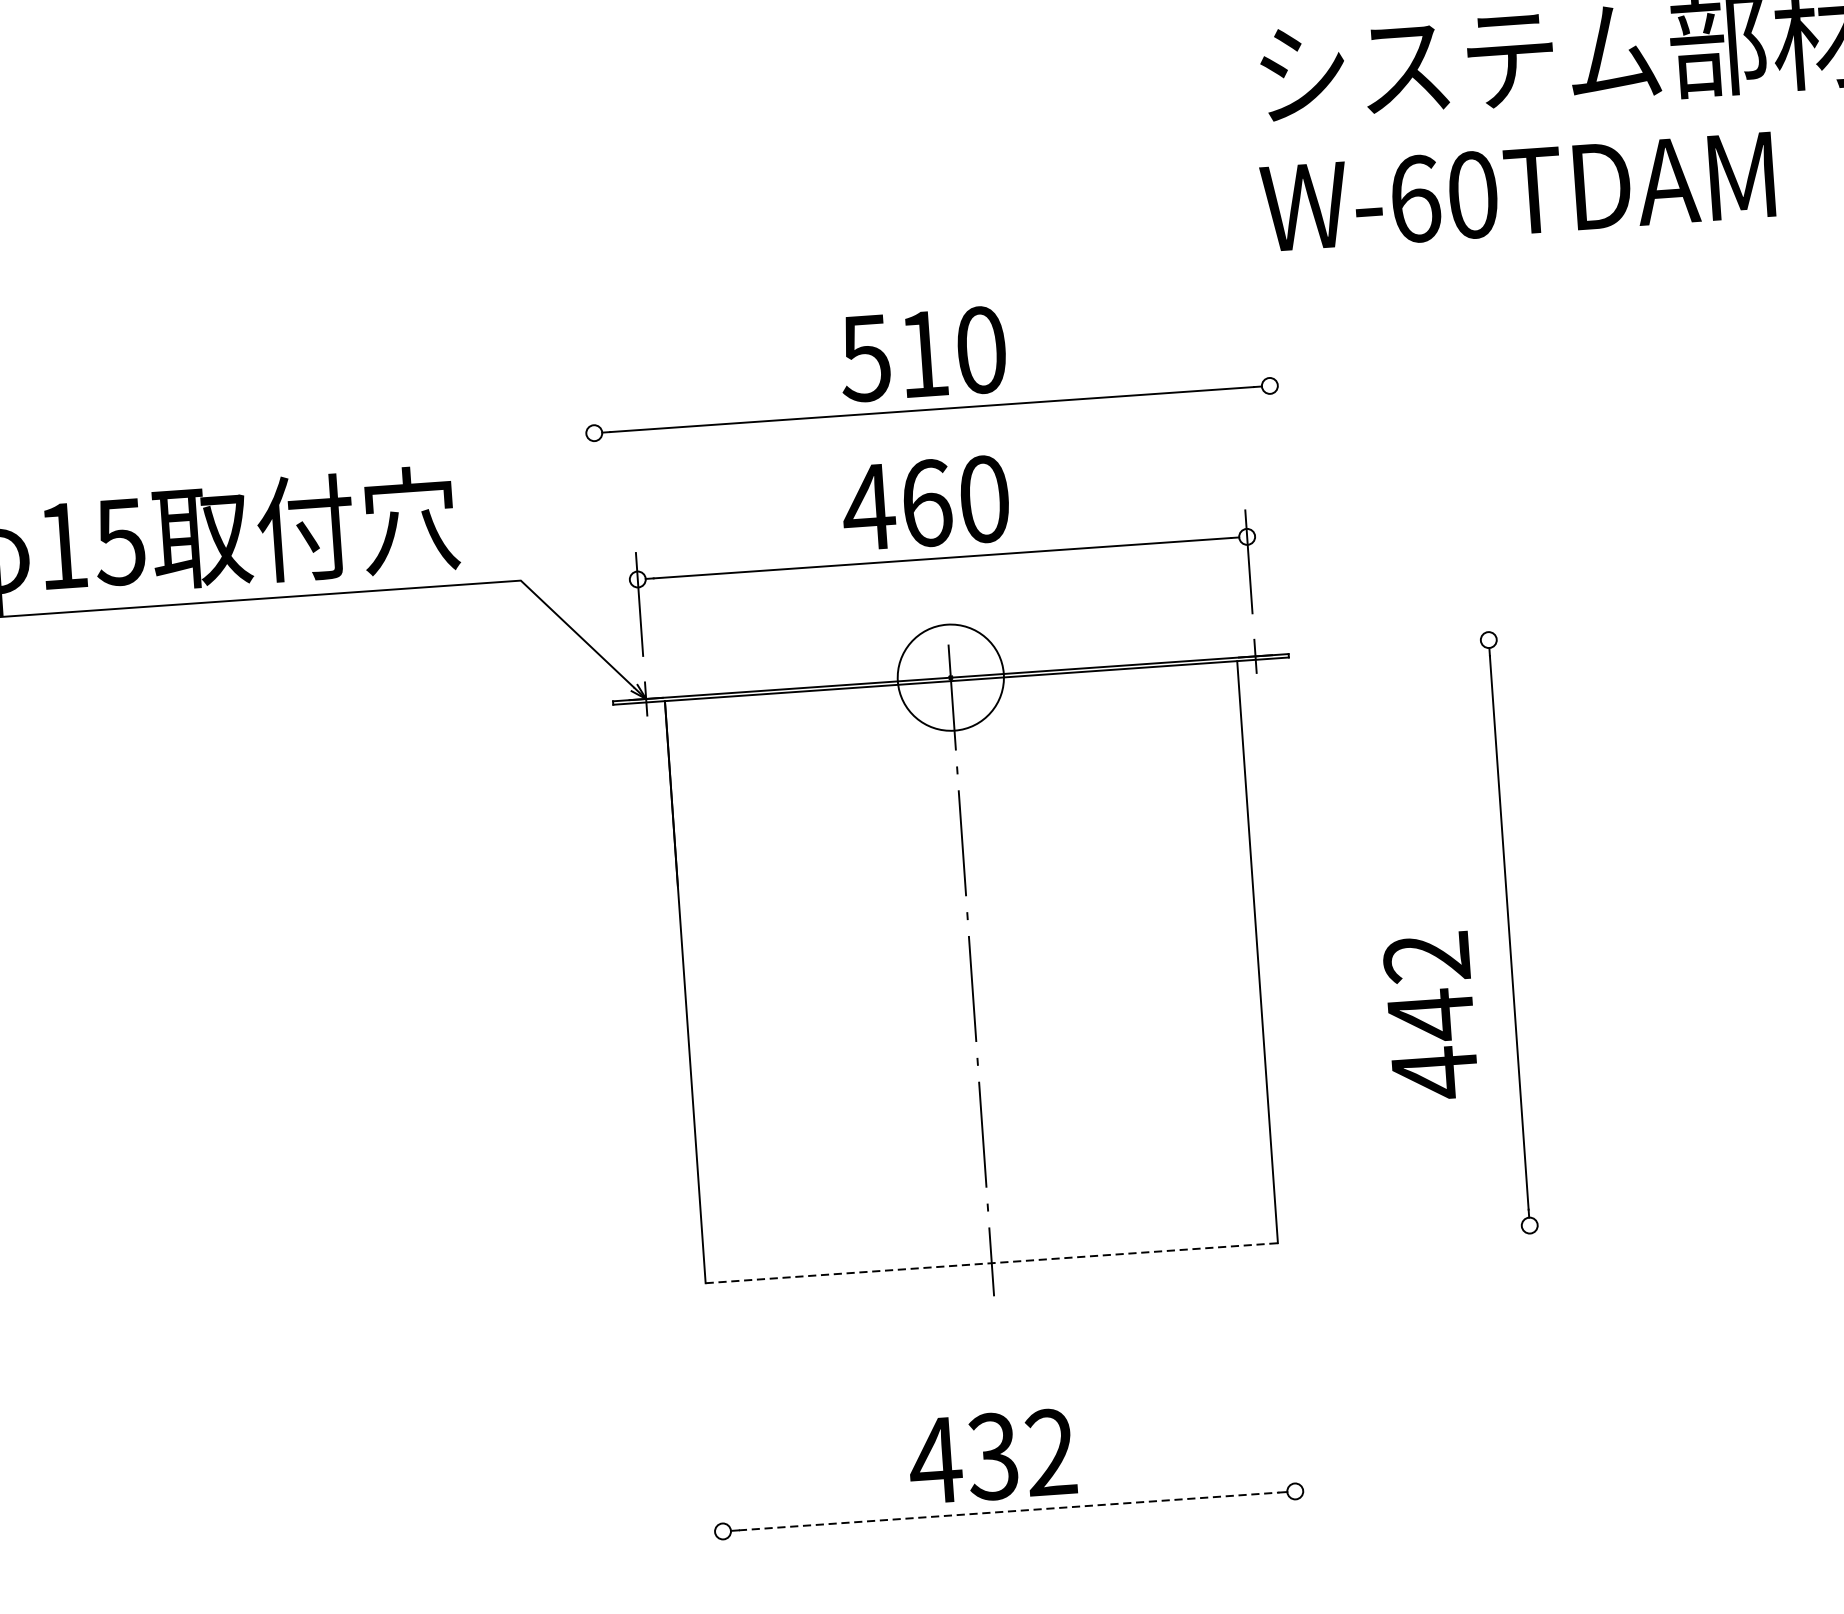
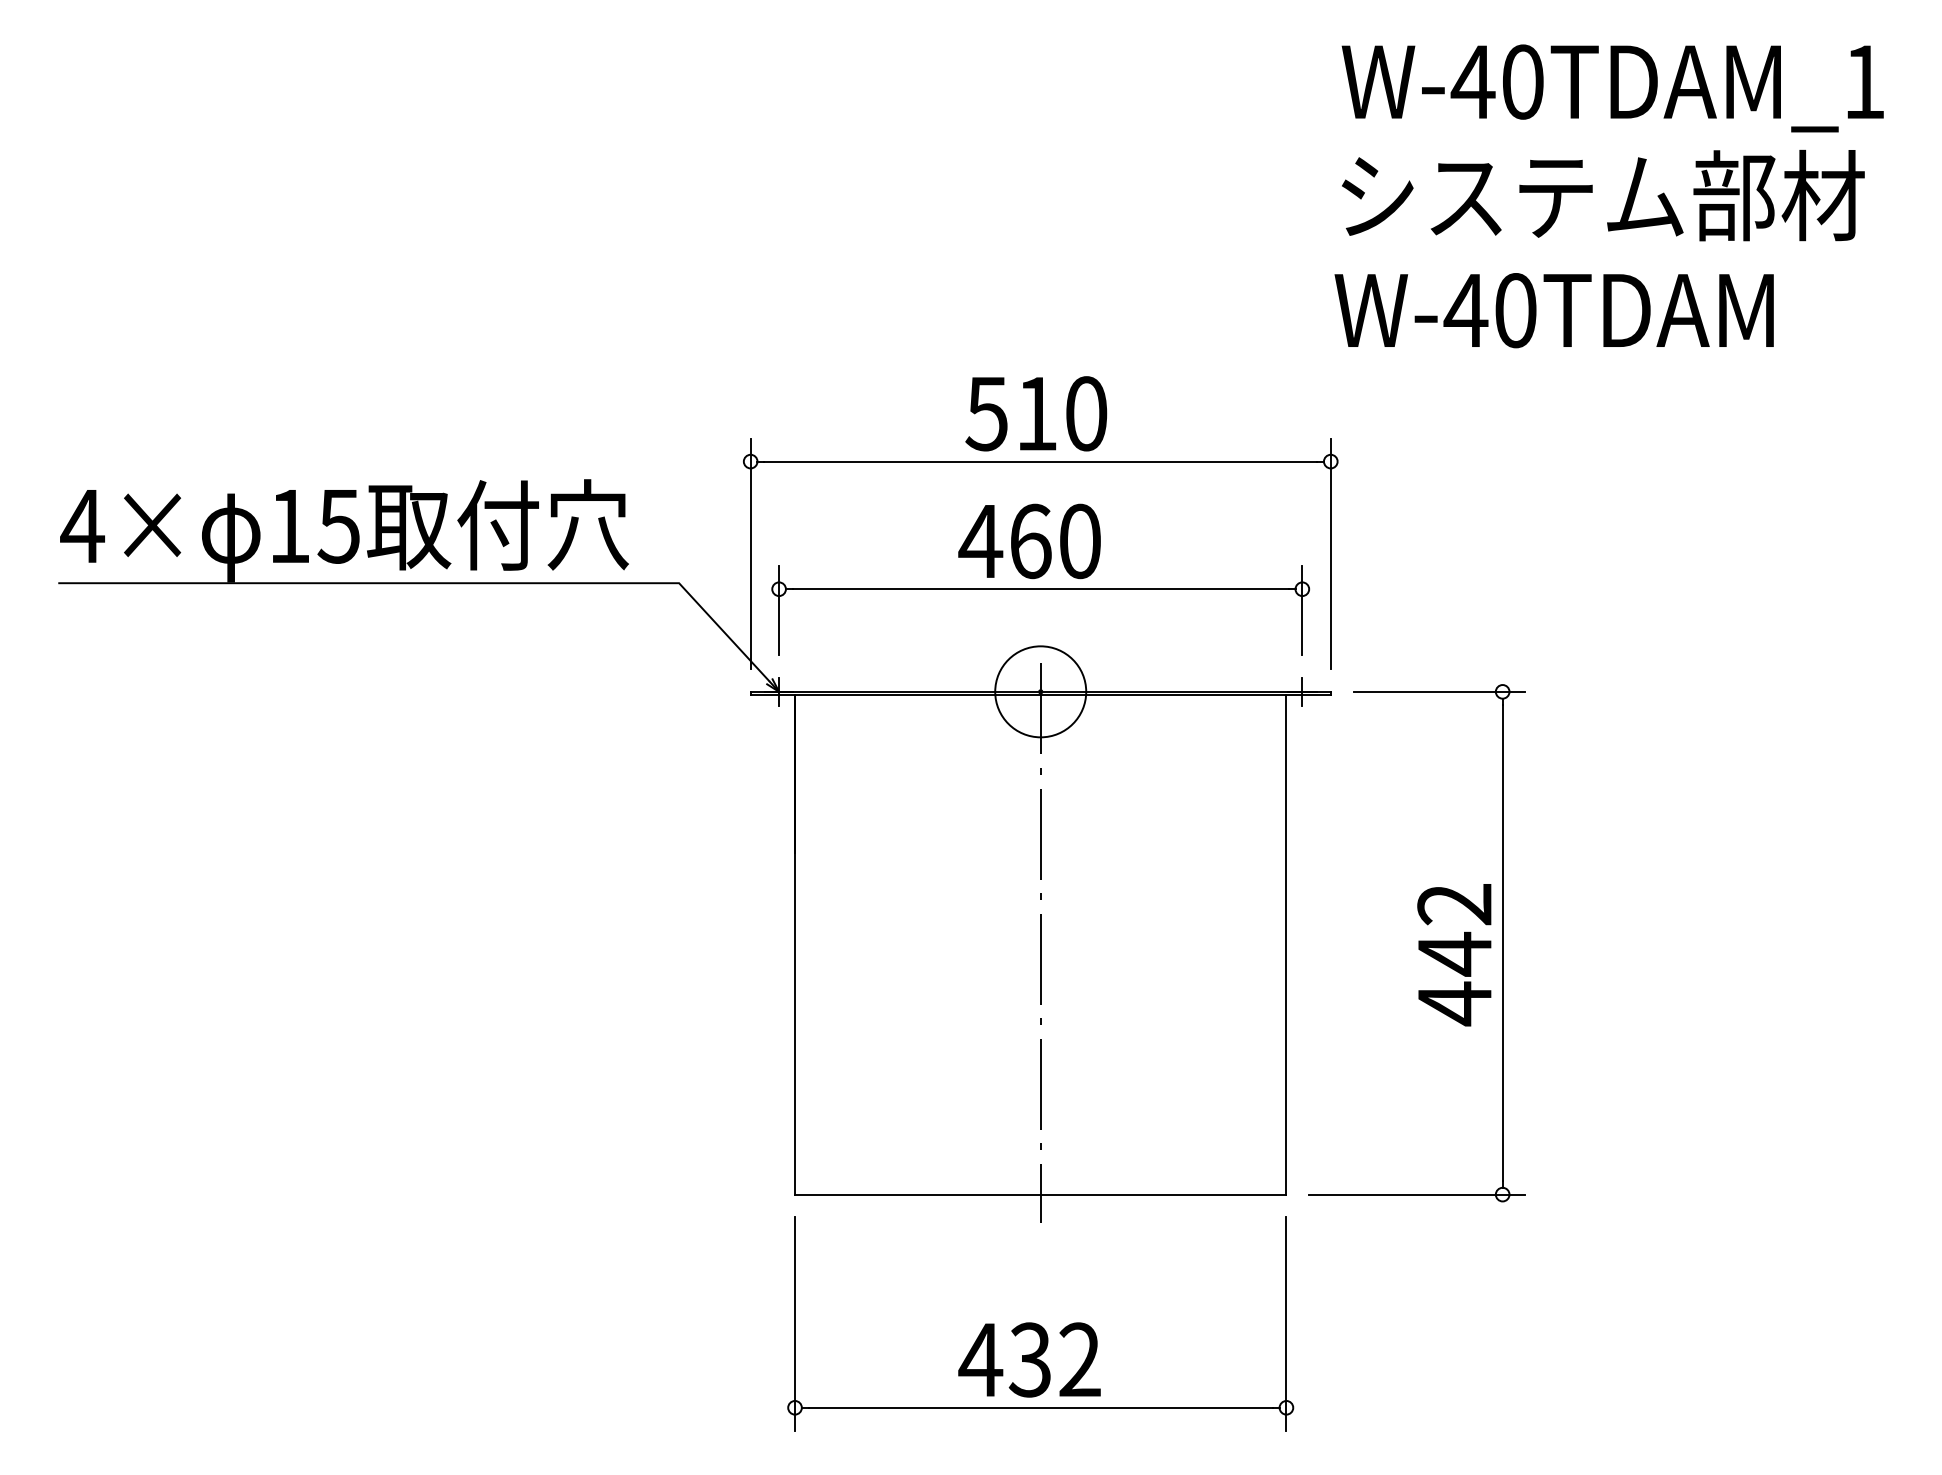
text: (1414, 199) -> (1465, 310), W-60TDAM -> W-40TDAM
line: (1277, 492) -> (1330, 553), added
line: (601, 540) -> (750, 553), added
line: (1415, 644) -> (1439, 691), added
text: (1430, 1017) -> (1454, 955), moved
line: (1430, 1232) -> (1417, 1194), added
line: (991, 1263) -> (1040, 1194), dashed -> solid
line: (1288, 1393) -> (1286, 1323), added
line: (716, 1433) -> (795, 1323), added
line: (1010, 1511) -> (1041, 1407), dashed -> solid

